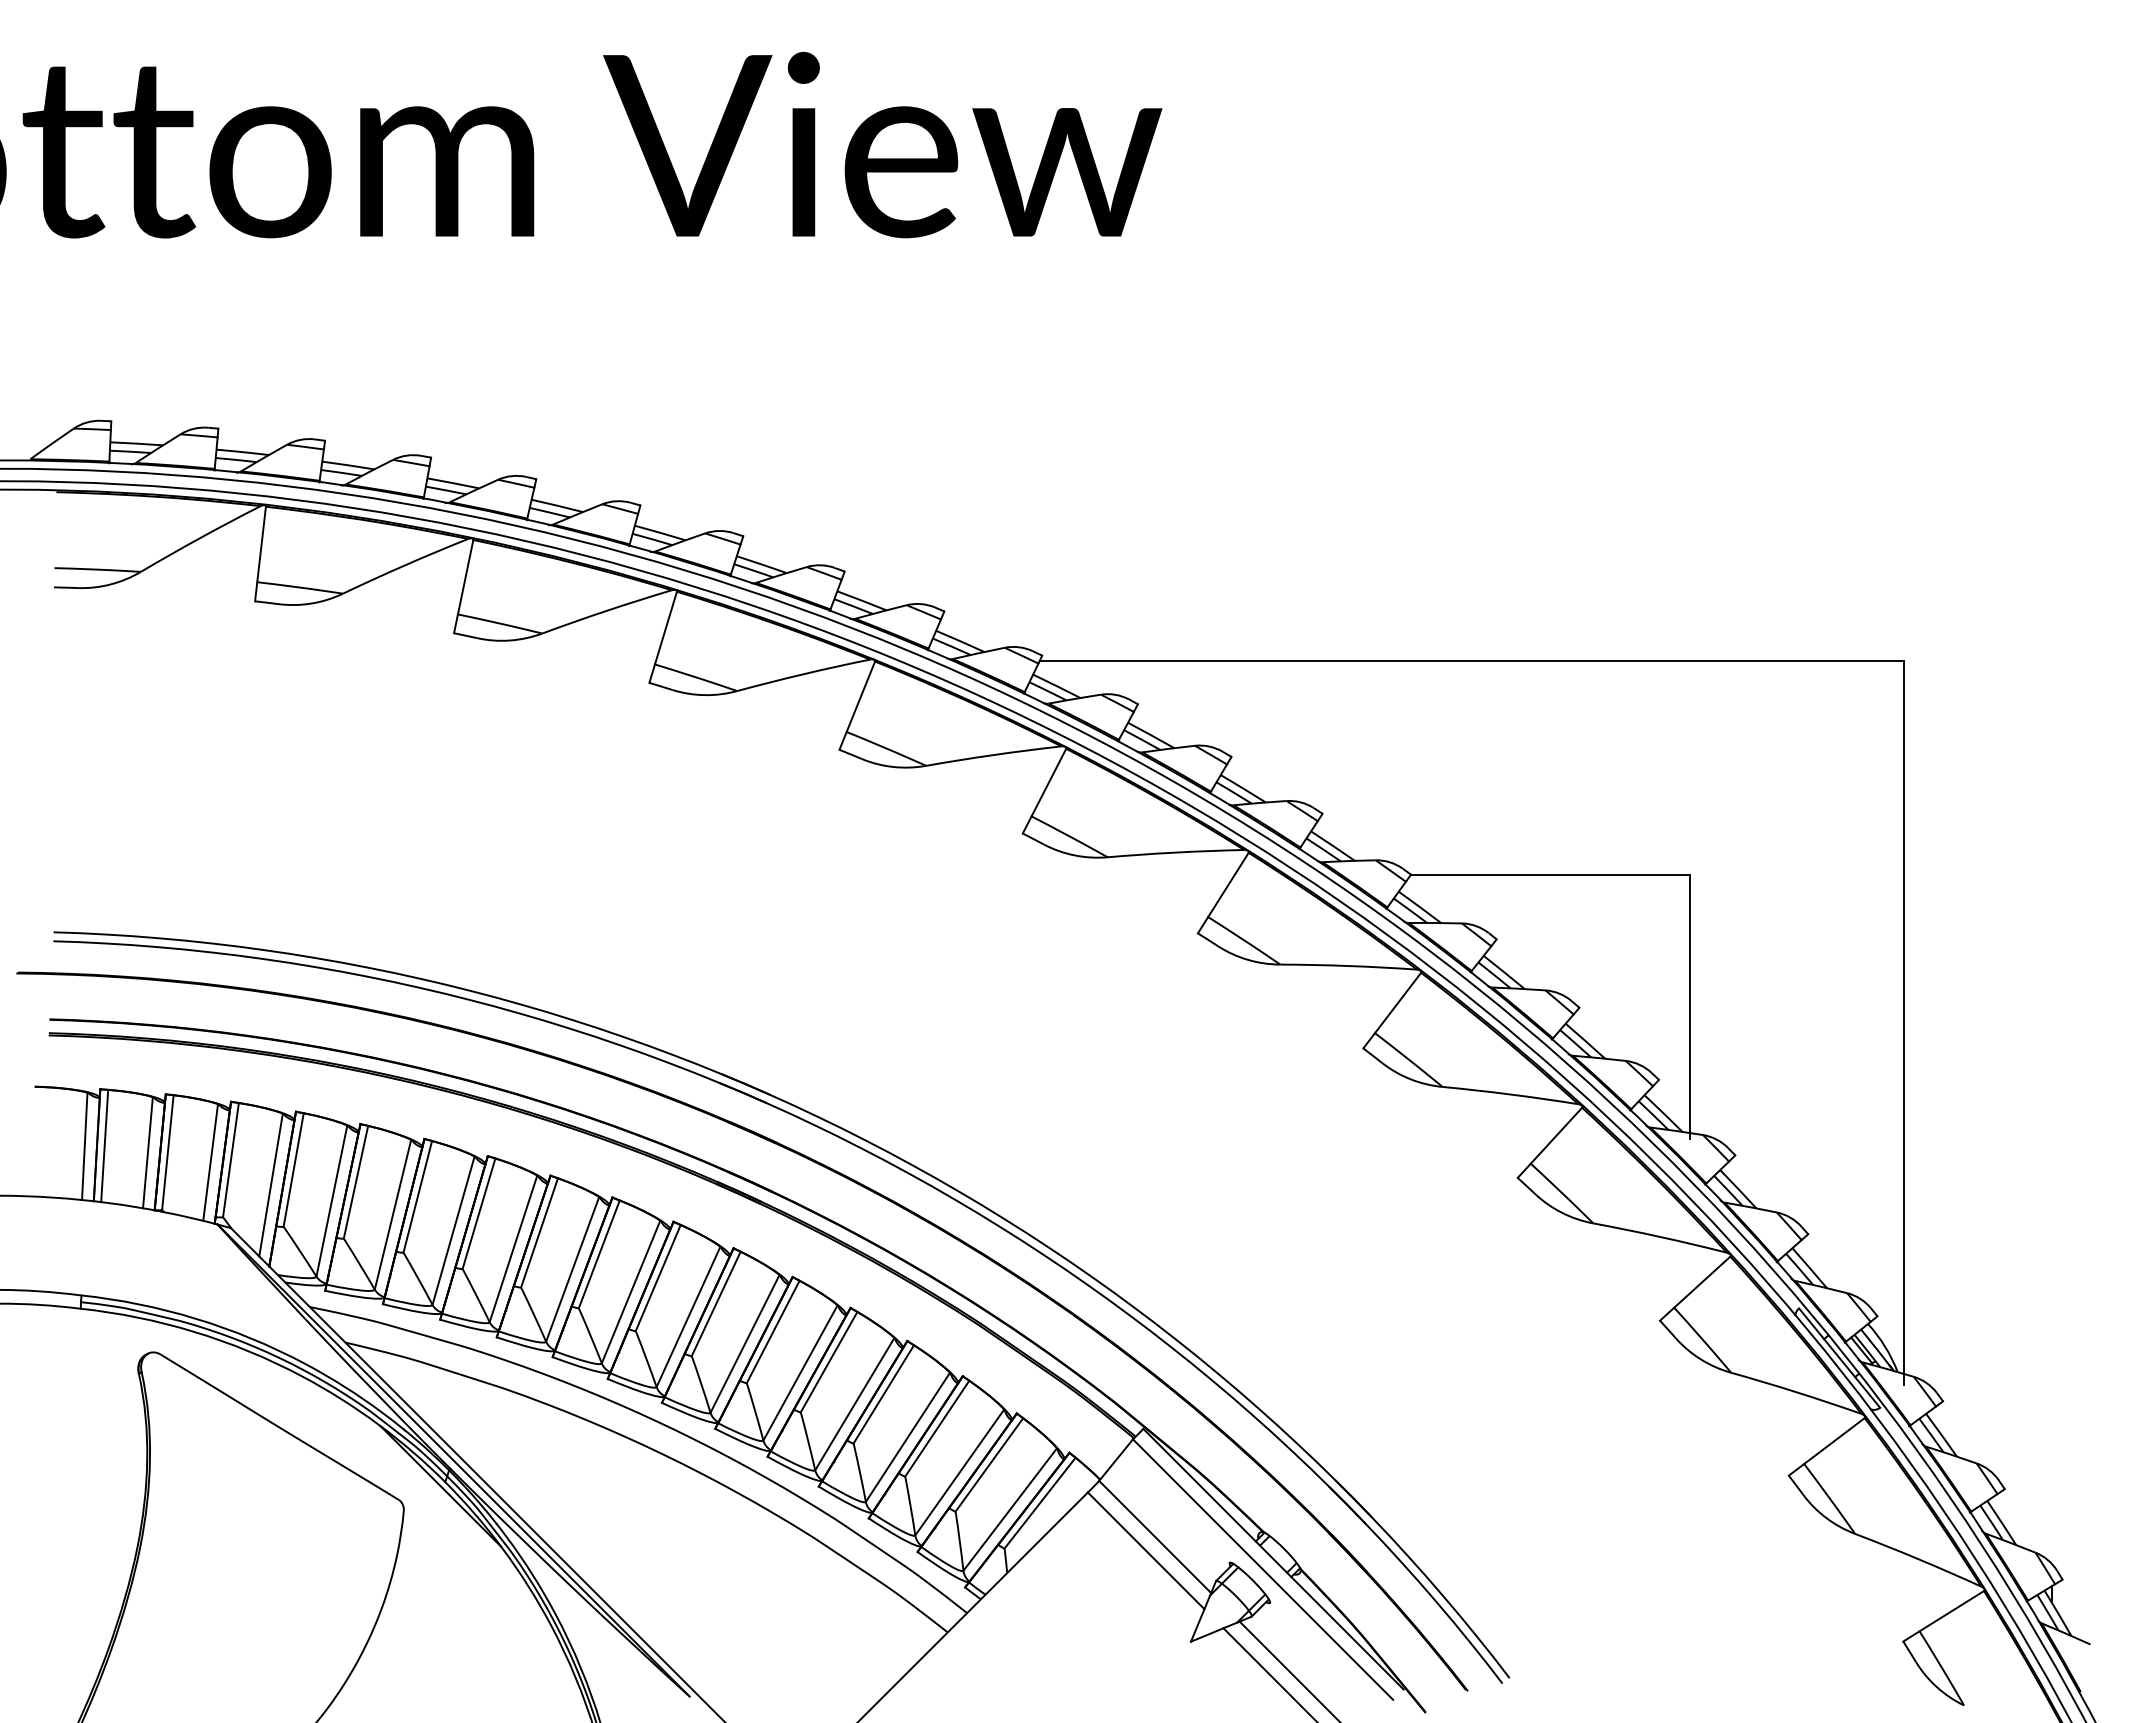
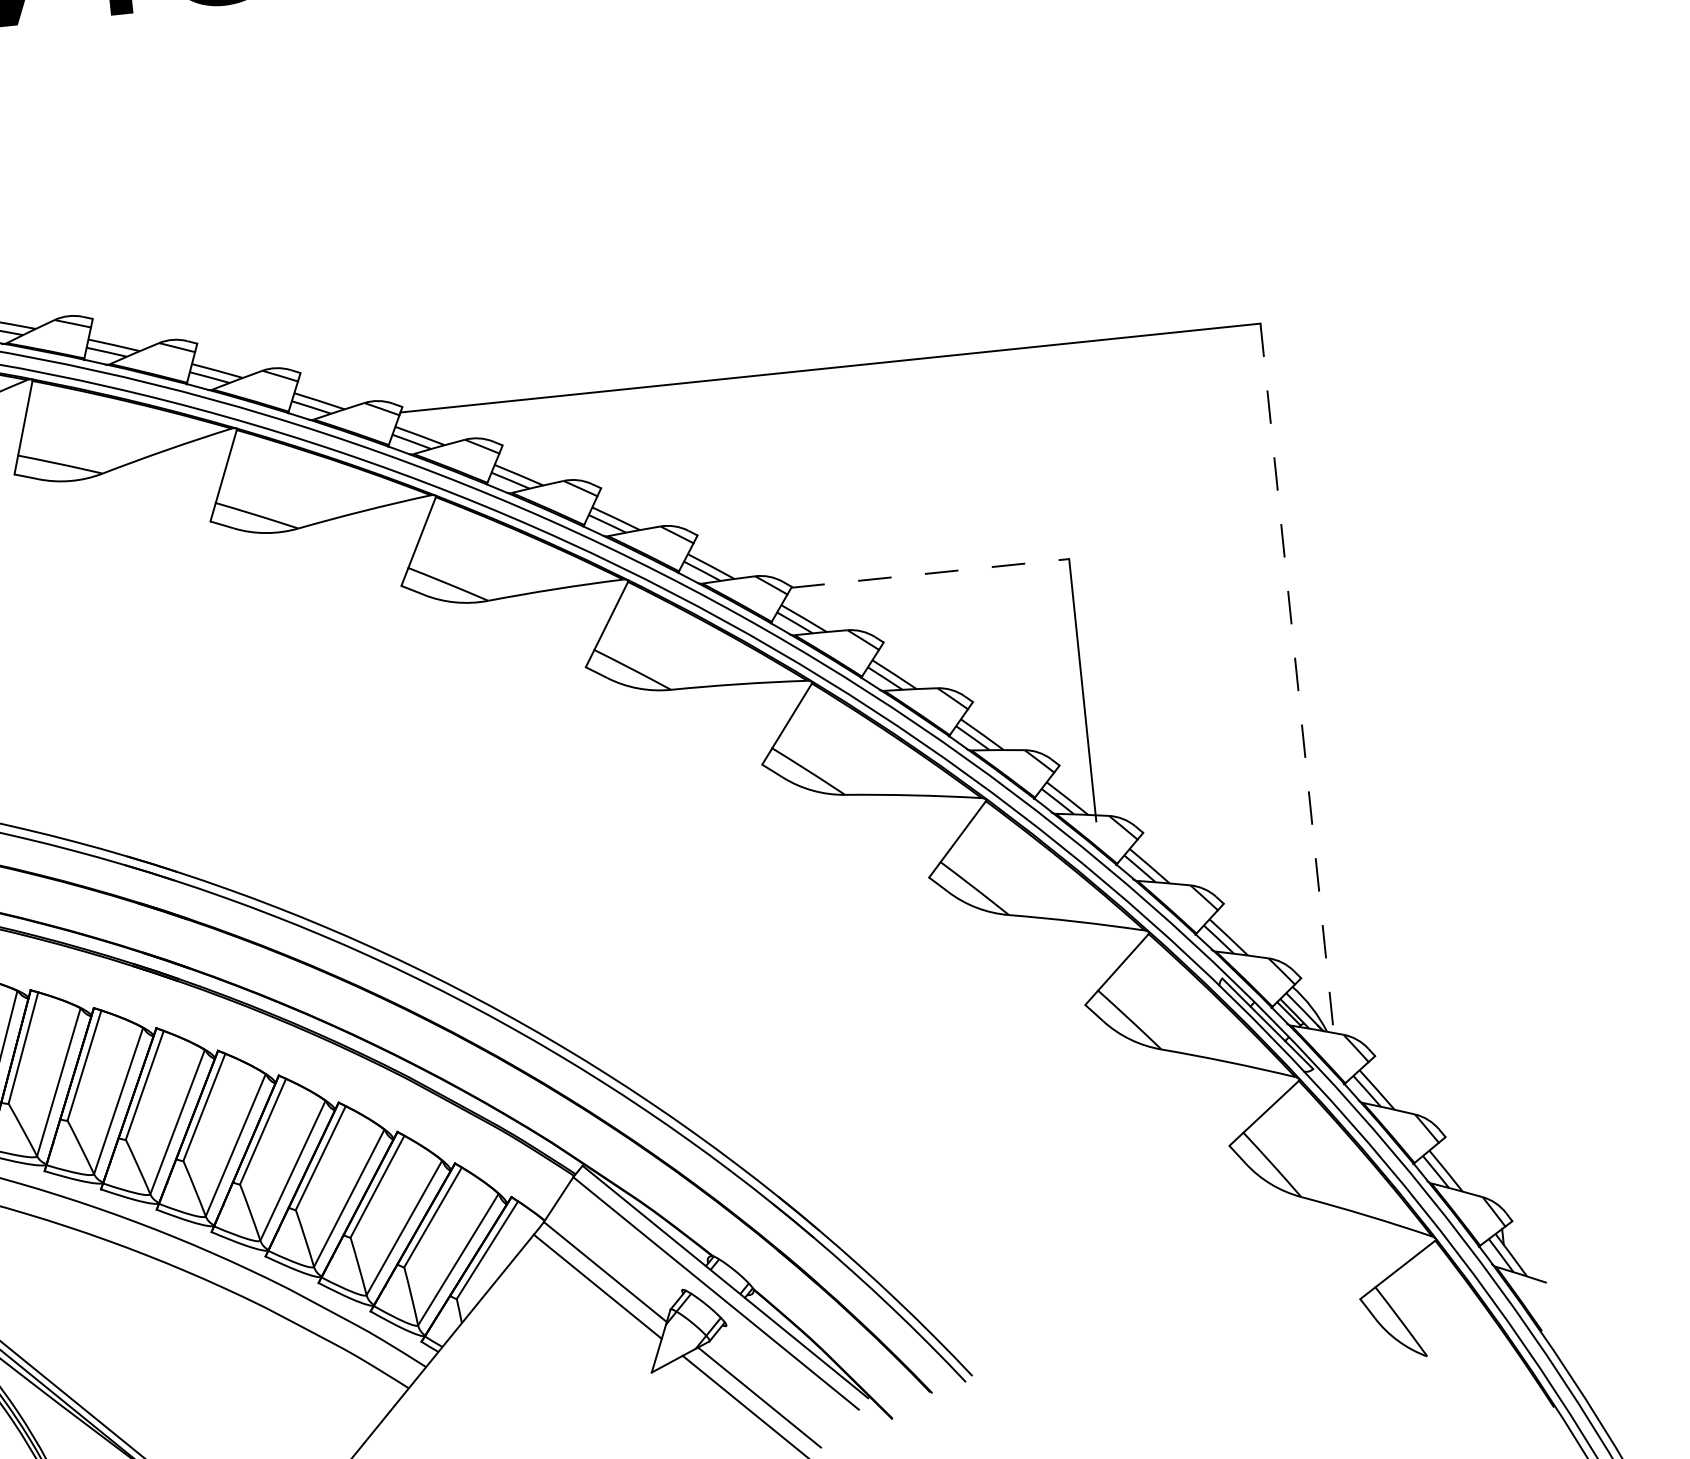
line: (1550, 875) -> (930, 573), solid -> dashed
line: (1904, 1022) -> (1297, 683), solid -> dashed

